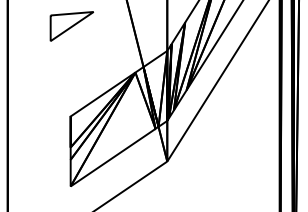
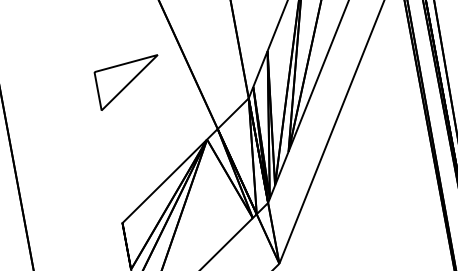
part: (71, 26) -> (128, 82), moved

